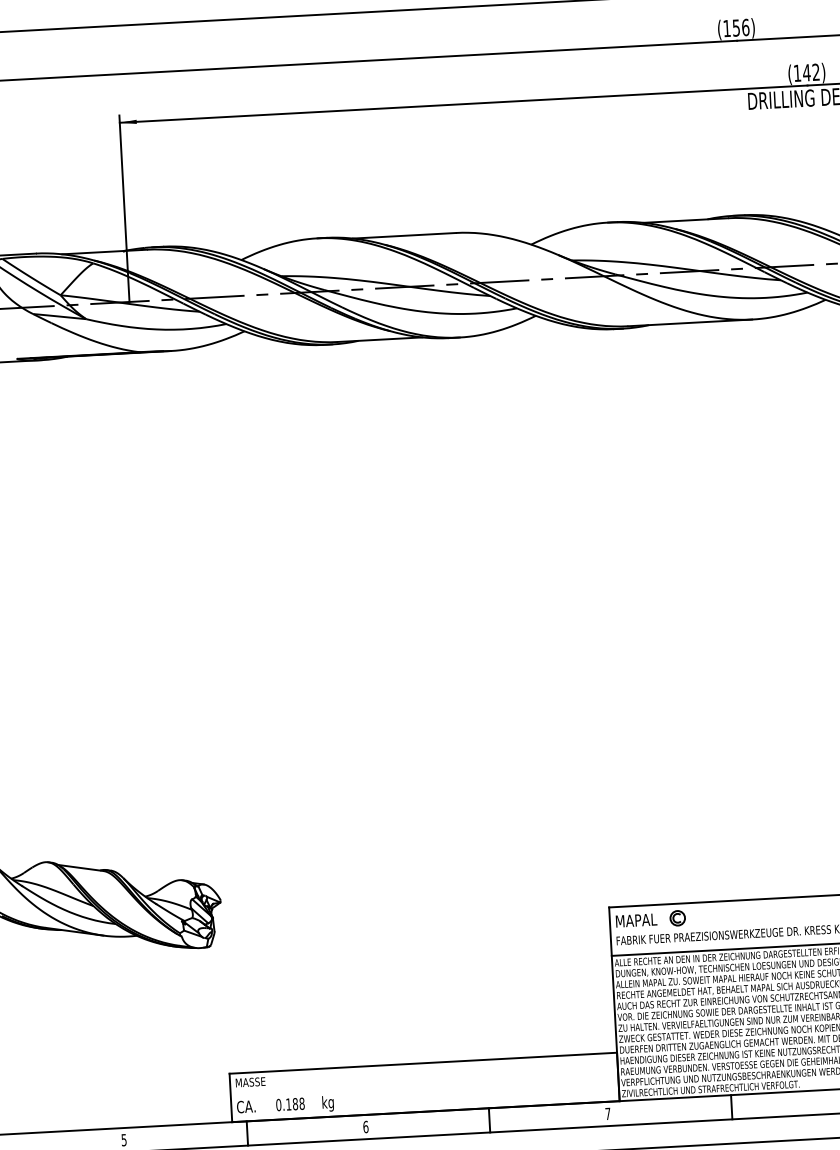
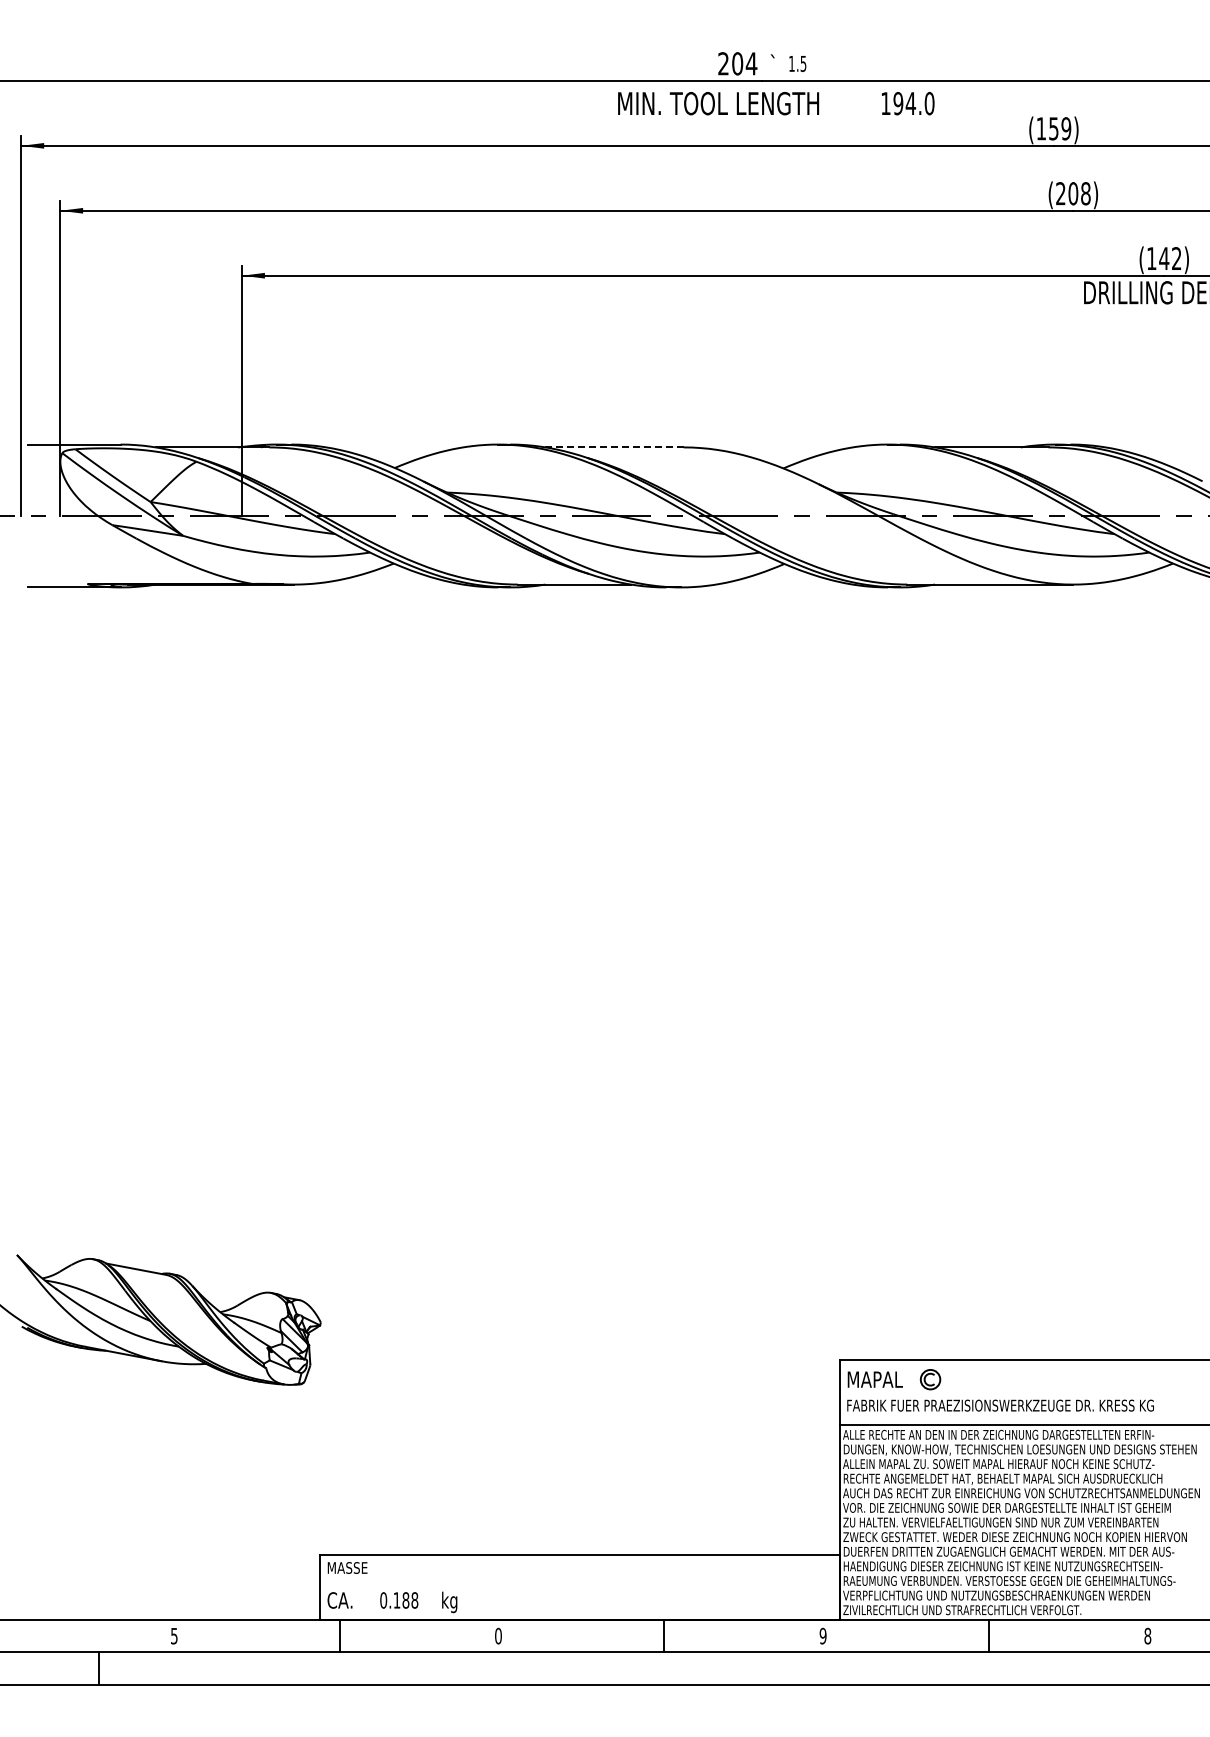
text: (736, 27) -> (1073, 193), (156) -> (208)
line: (404, 235) -> (614, 447), solid -> dashed
text: (607, 1113) -> (822, 1635), 7 -> 9
text: (365, 1126) -> (498, 1635), 6 -> 0

